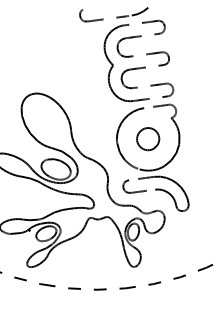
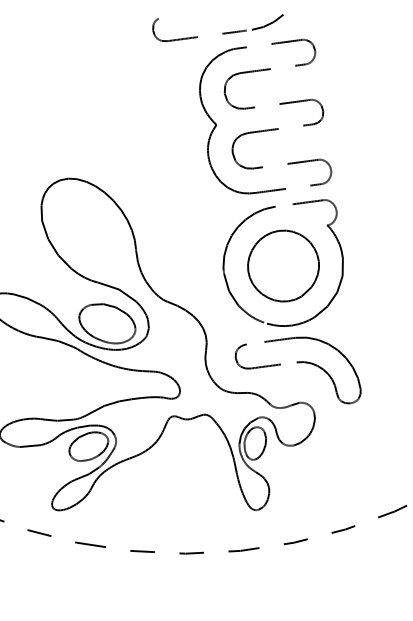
part: (147, 138) -> (281, 264), size x1.67

